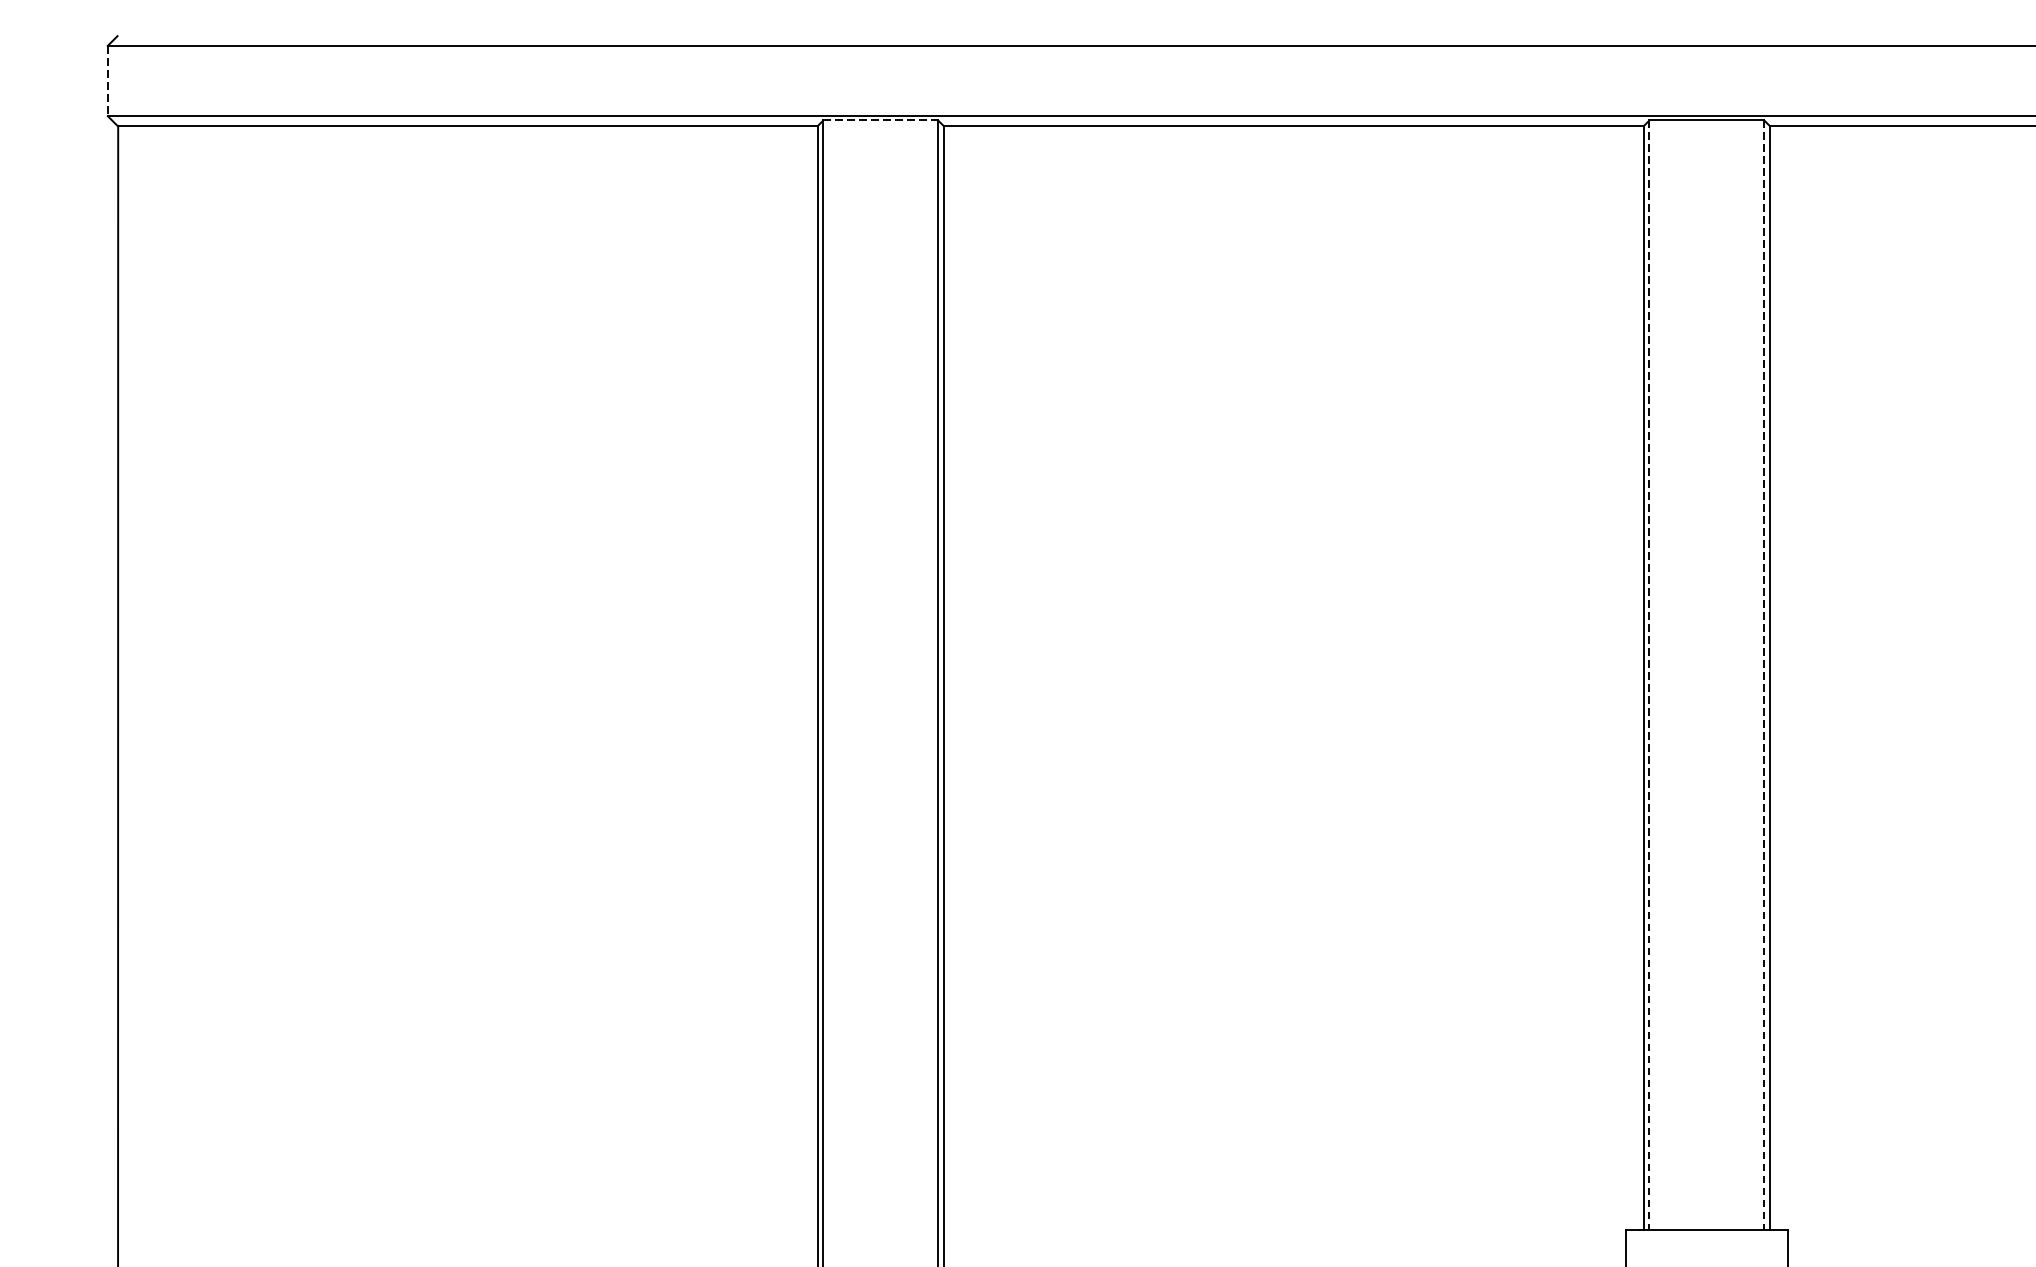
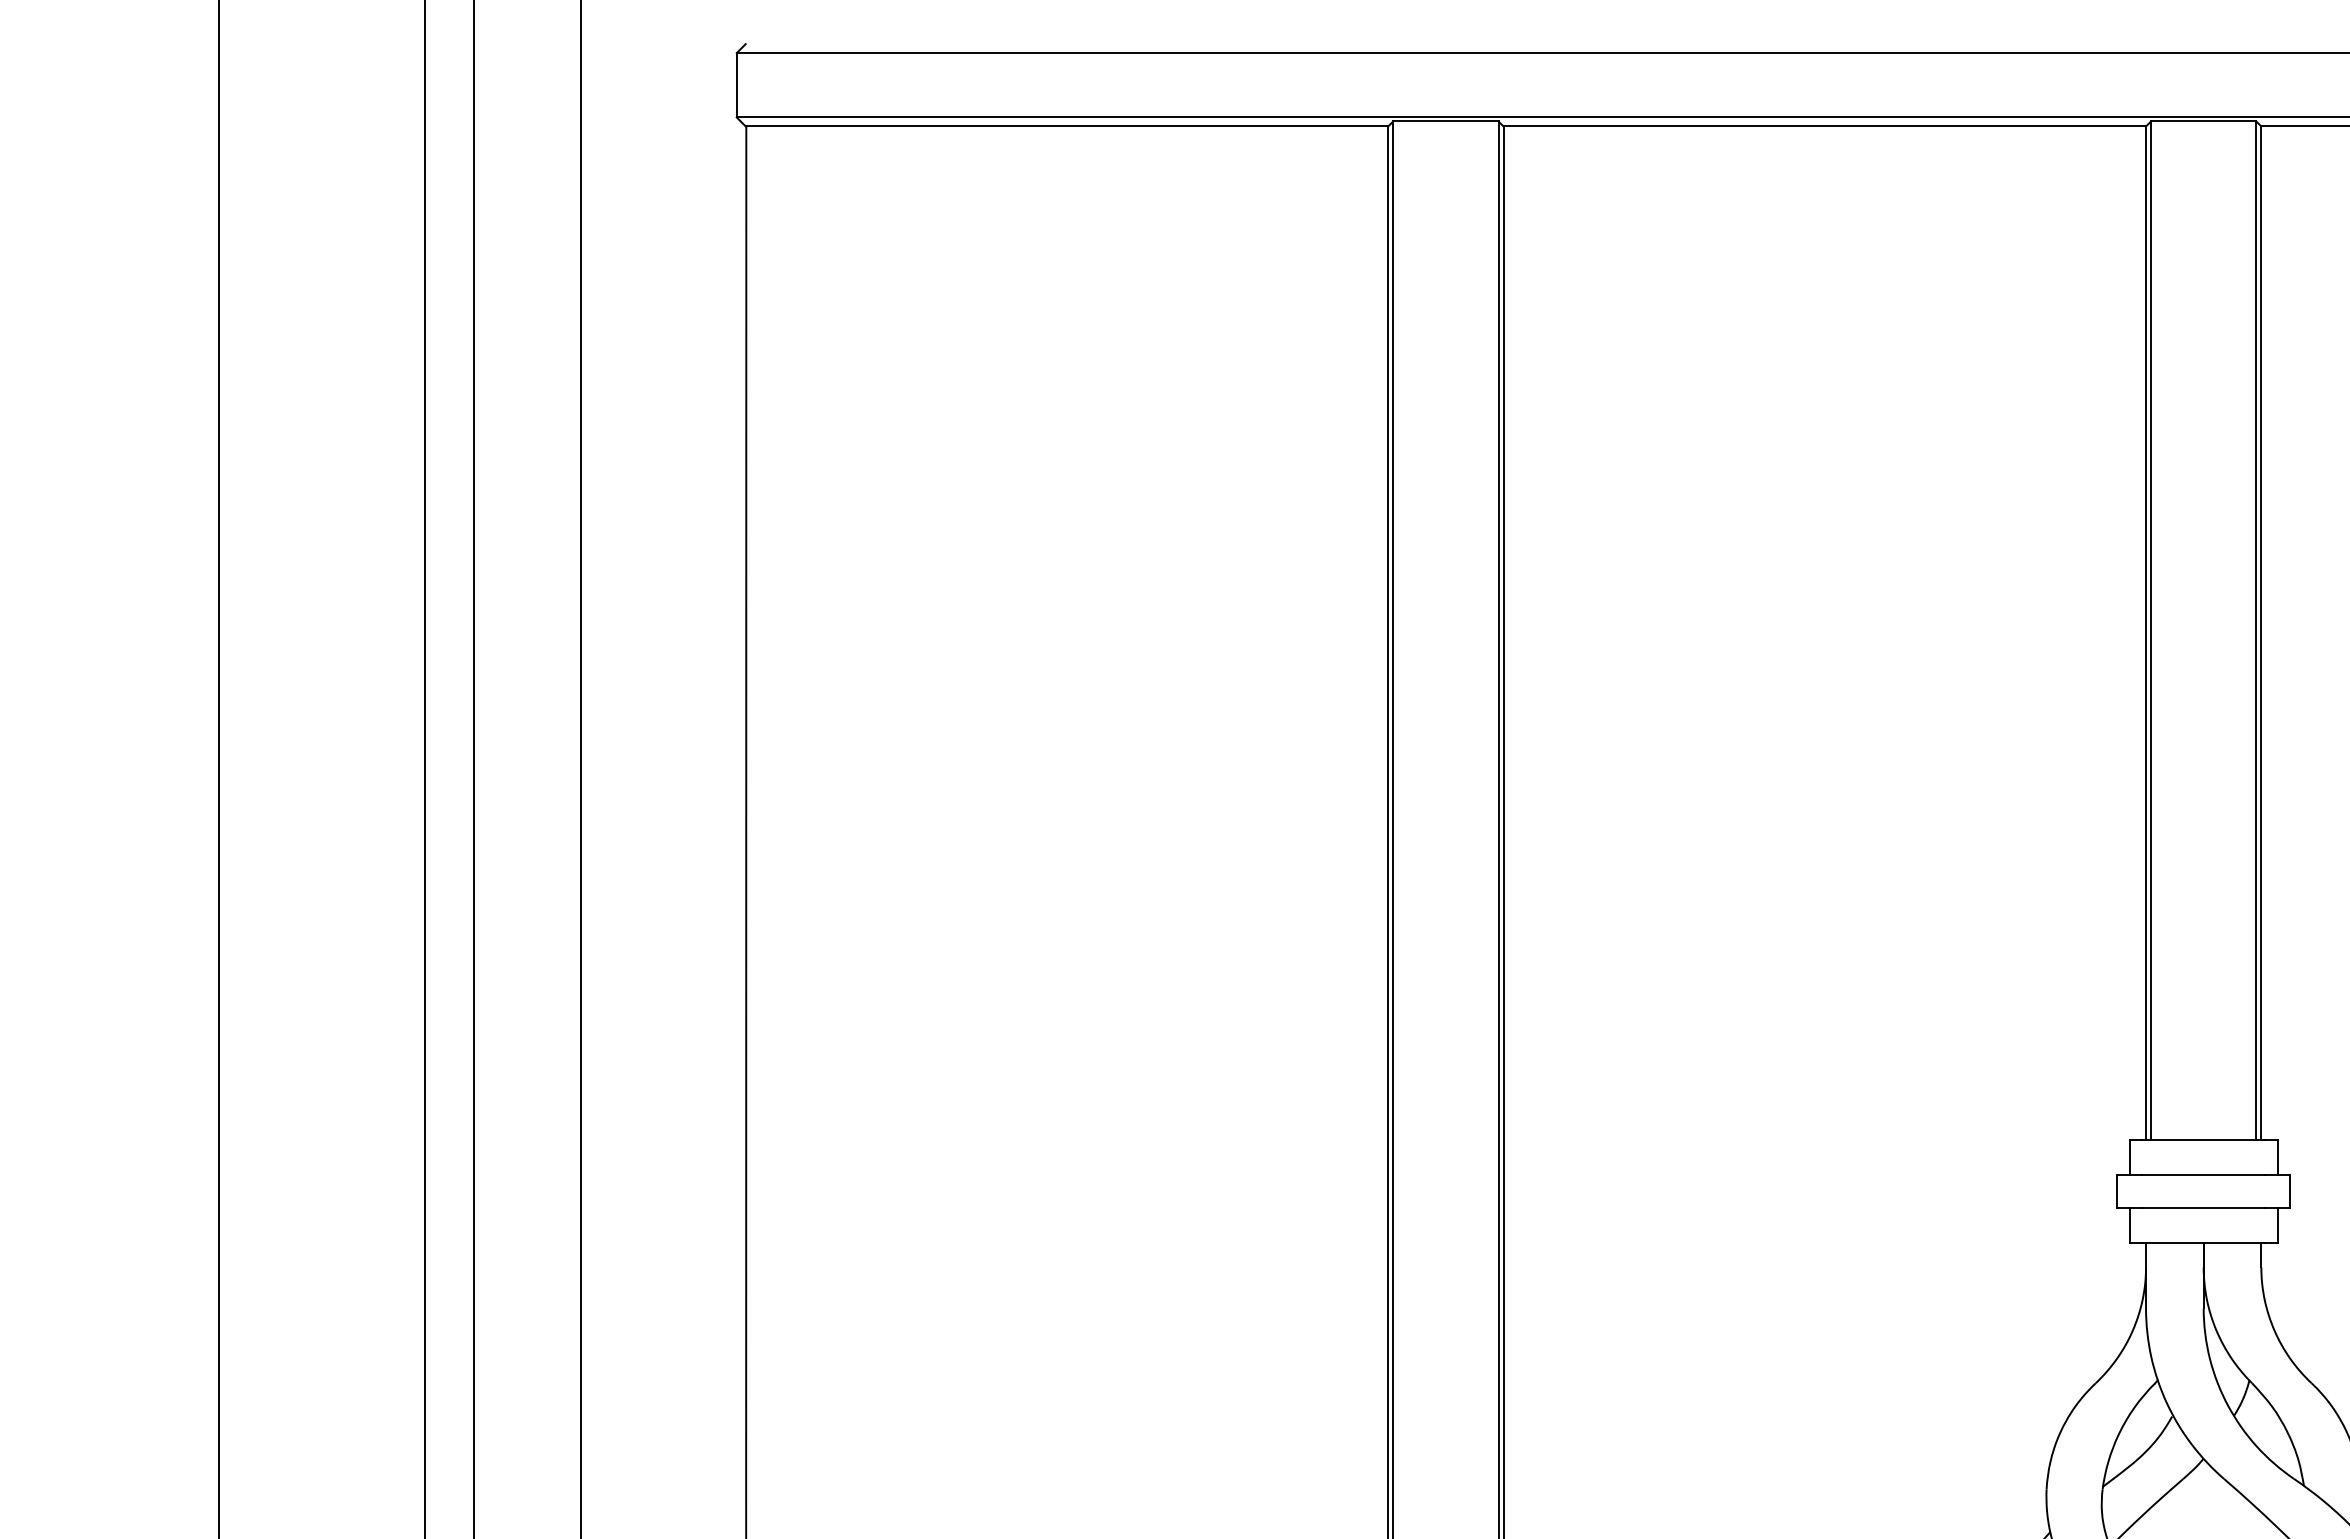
line: (107, 81) -> (736, 85), dashed -> solid
line: (880, 120) -> (1445, 121), dashed -> solid
line: (1649, 676) -> (2151, 631), dashed -> solid
line: (1764, 676) -> (2256, 631), dashed -> solid

